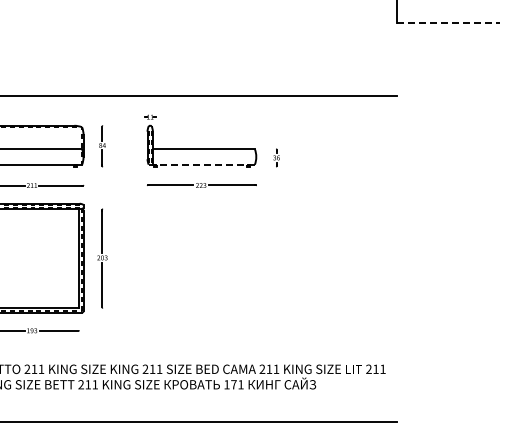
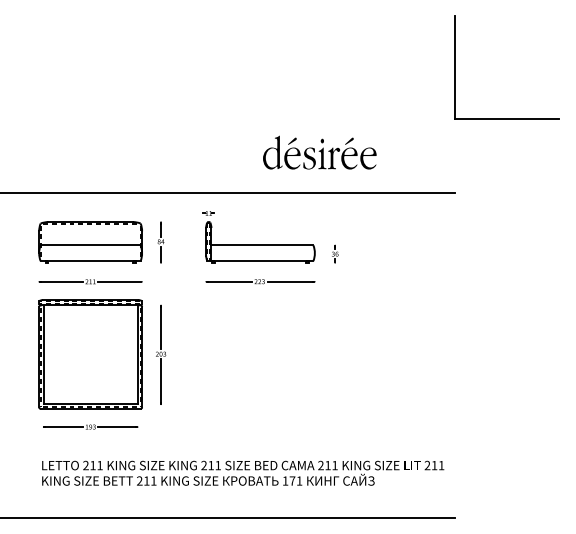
line: (447, 23) -> (506, 119), dashed -> solid
part: (260, 56) -> (319, 152), added
line: (201, 165) -> (260, 261), dashed -> solid

